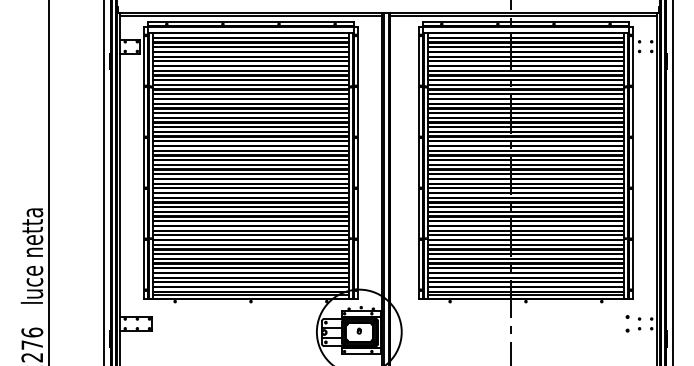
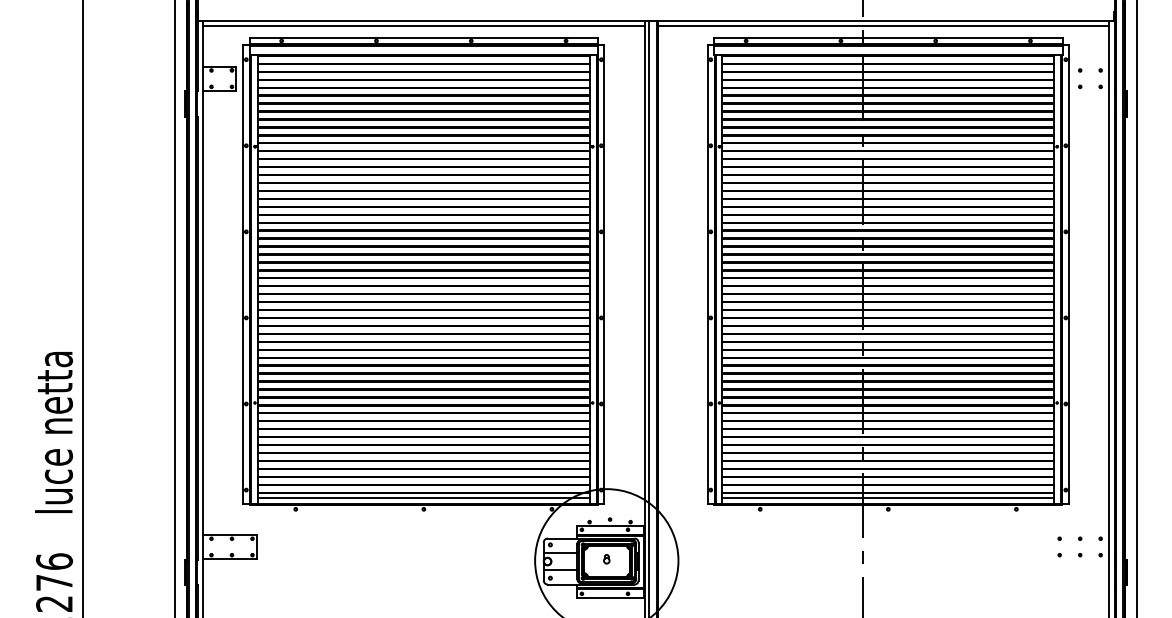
part: (626, 323) -> (1058, 546), size x0.71

